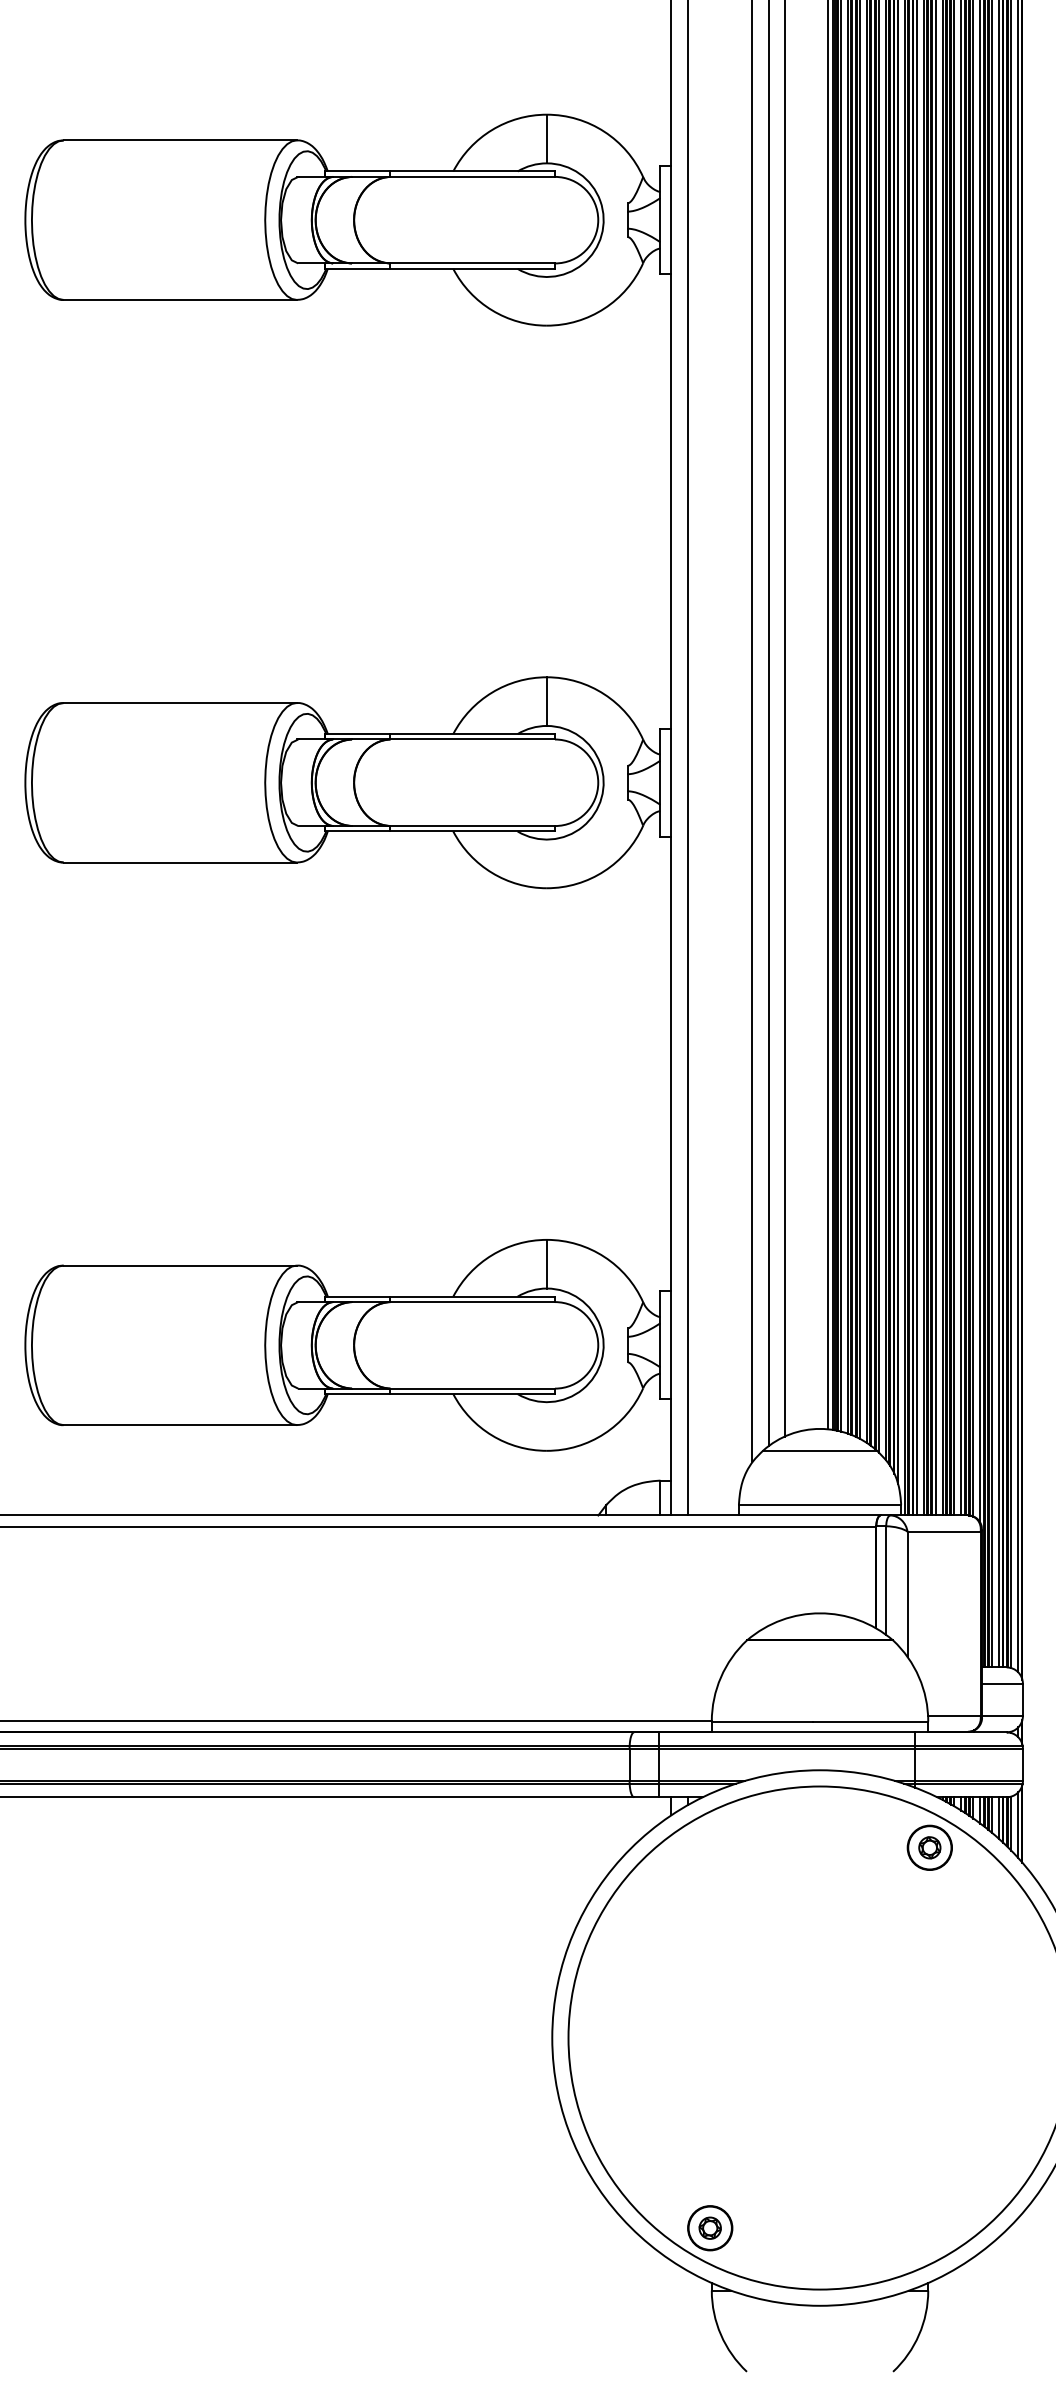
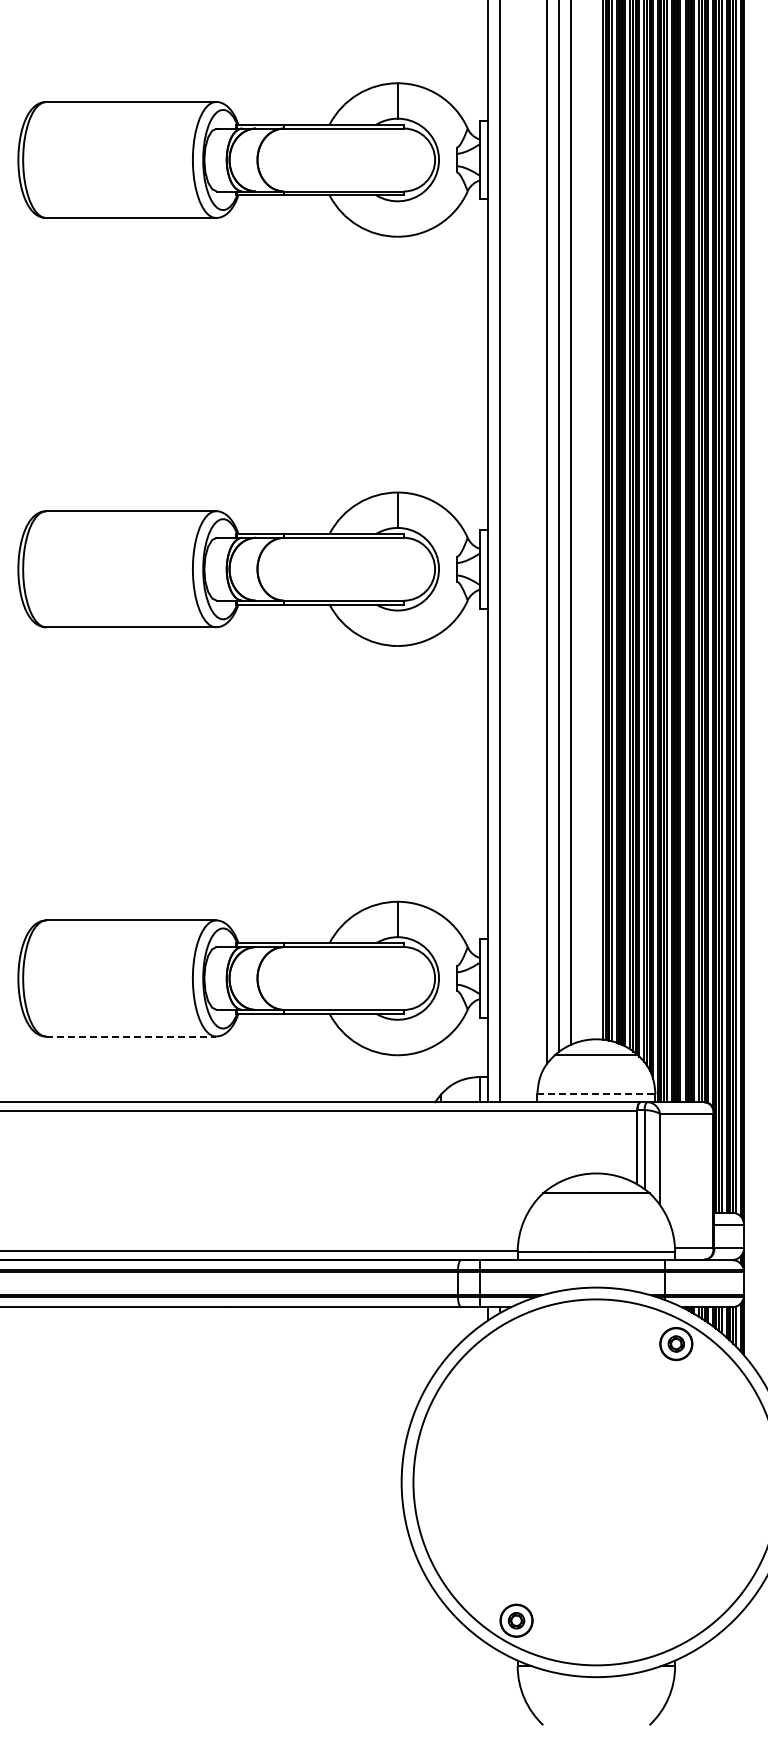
line: (180, 1425) -> (131, 1036), solid -> dashed
line: (820, 1504) -> (596, 1094), solid -> dashed

